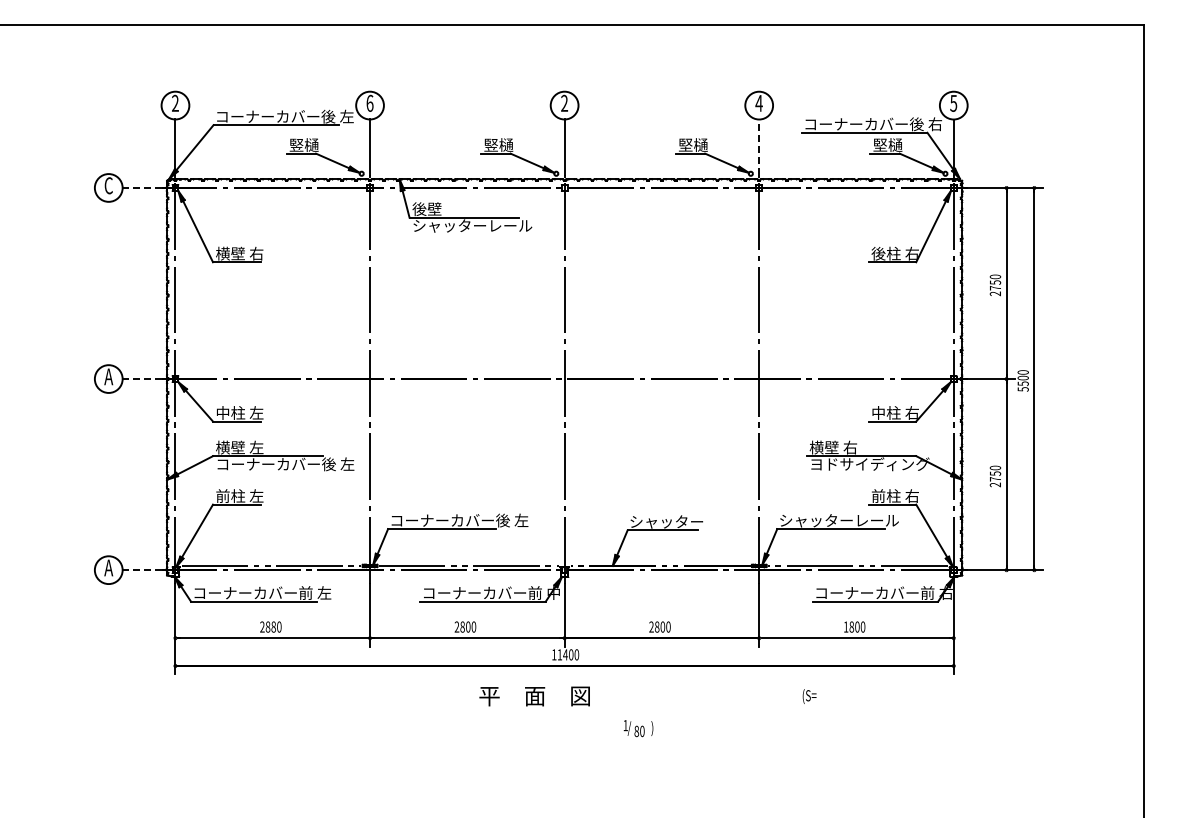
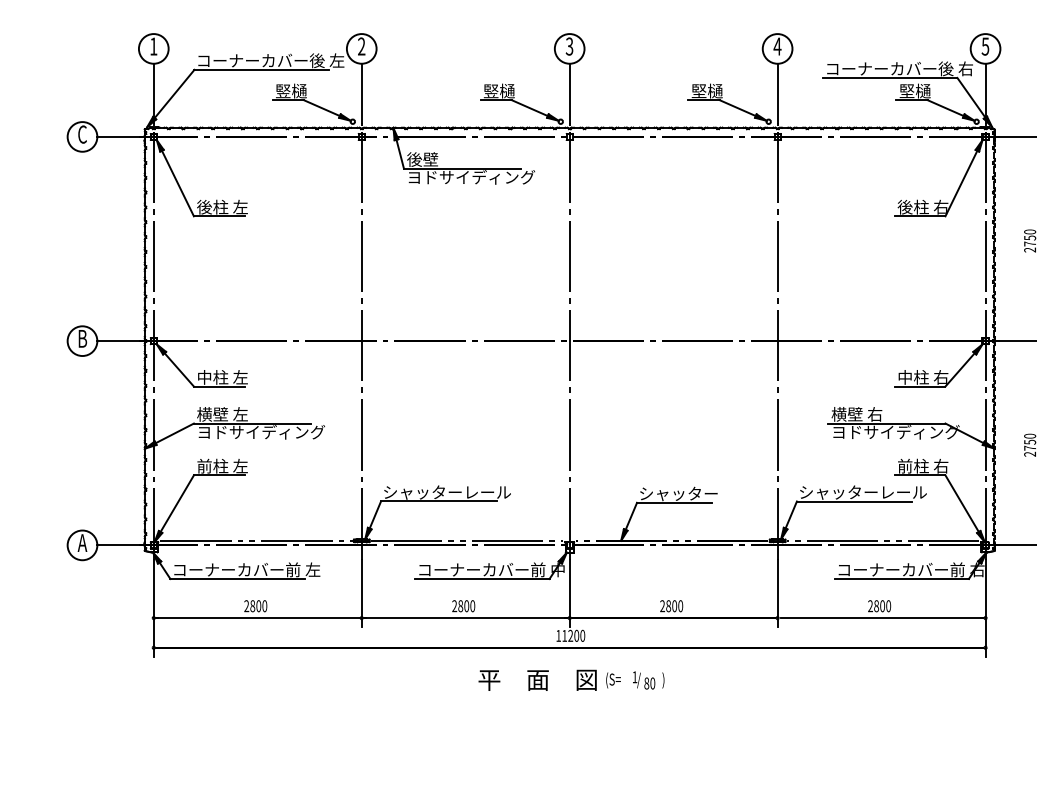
text: (175, 102) -> (153, 45), 2 -> 1
text: (369, 102) -> (361, 45), 6 -> 2
text: (564, 103) -> (569, 46), 2 -> 3
line: (759, 147) -> (777, 93), dashed -> solid
line: (141, 187) -> (117, 136), dashed -> solid
text: (472, 225) -> (471, 177), シャッターレール -> ヨドサイディング
text: (239, 253) -> (222, 206), 横壁 右 -> 後柱 左
text: (108, 376) -> (82, 338), A -> B
line: (141, 379) -> (117, 341), dashed -> solid
text: (285, 464) -> (271, 432), コーナーカバー後 左 -> ヨドサイディング
text: (459, 520) -> (457, 492), コーナーカバー後 左 -> シャッターレール
line: (141, 570) -> (117, 545), dashed -> solid
text: (845, 626) -> (869, 605), 1800 -> 2800
text: (273, 627) -> (258, 606), 2880 -> 2800
text: (565, 654) -> (570, 635), 11400 -> 11200
text: (809, 696) -> (613, 680), moved
text: (638, 728) -> (648, 680), moved

